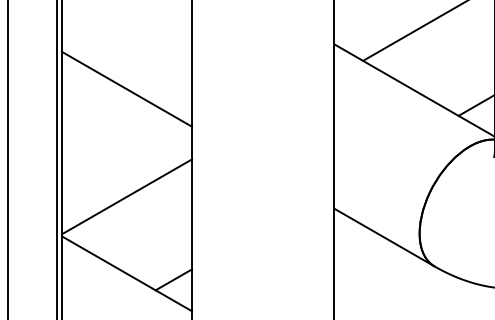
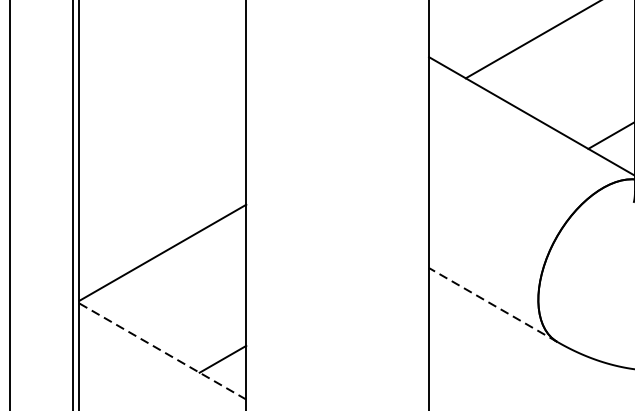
line: (126, 88) -> (162, 113), removed
line: (384, 237) -> (493, 304), solid -> dashed
line: (126, 273) -> (162, 351), solid -> dashed

